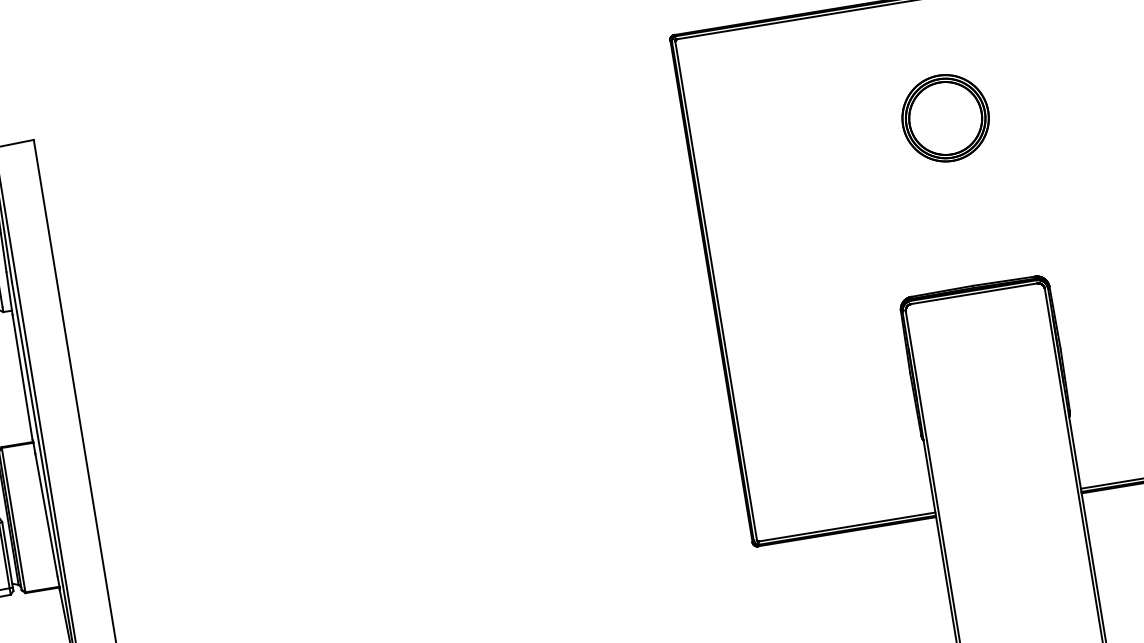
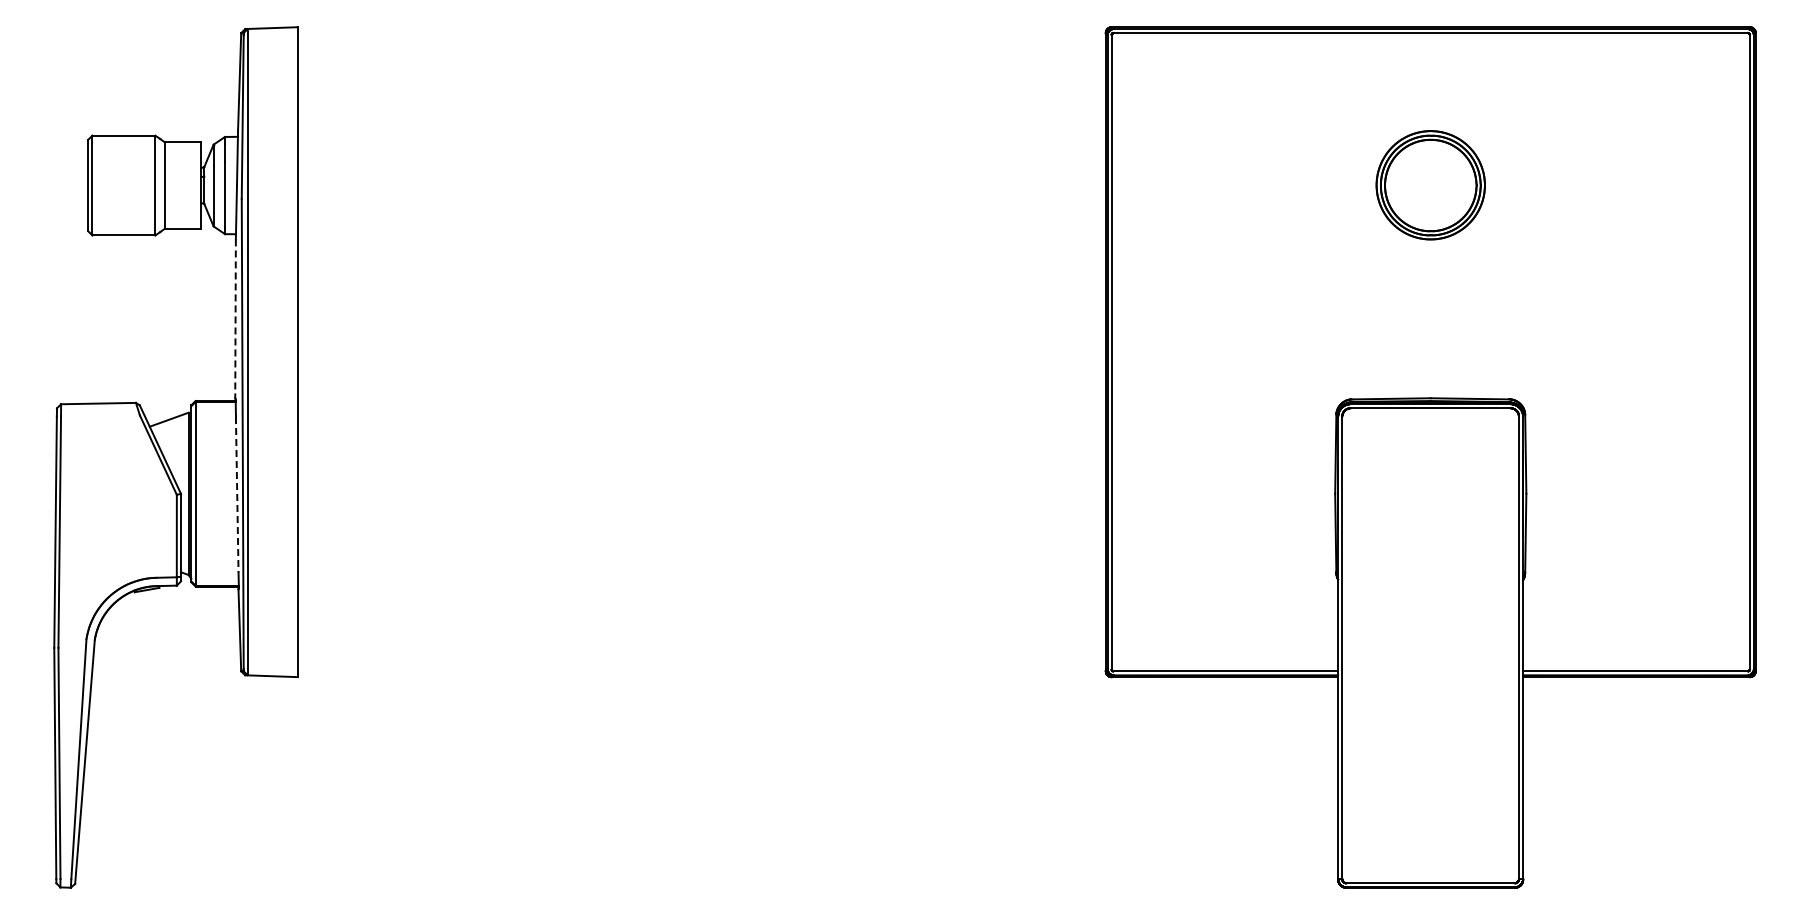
line: (22, 377) -> (235, 319), solid -> dashed
line: (46, 515) -> (237, 494), solid -> dashed

